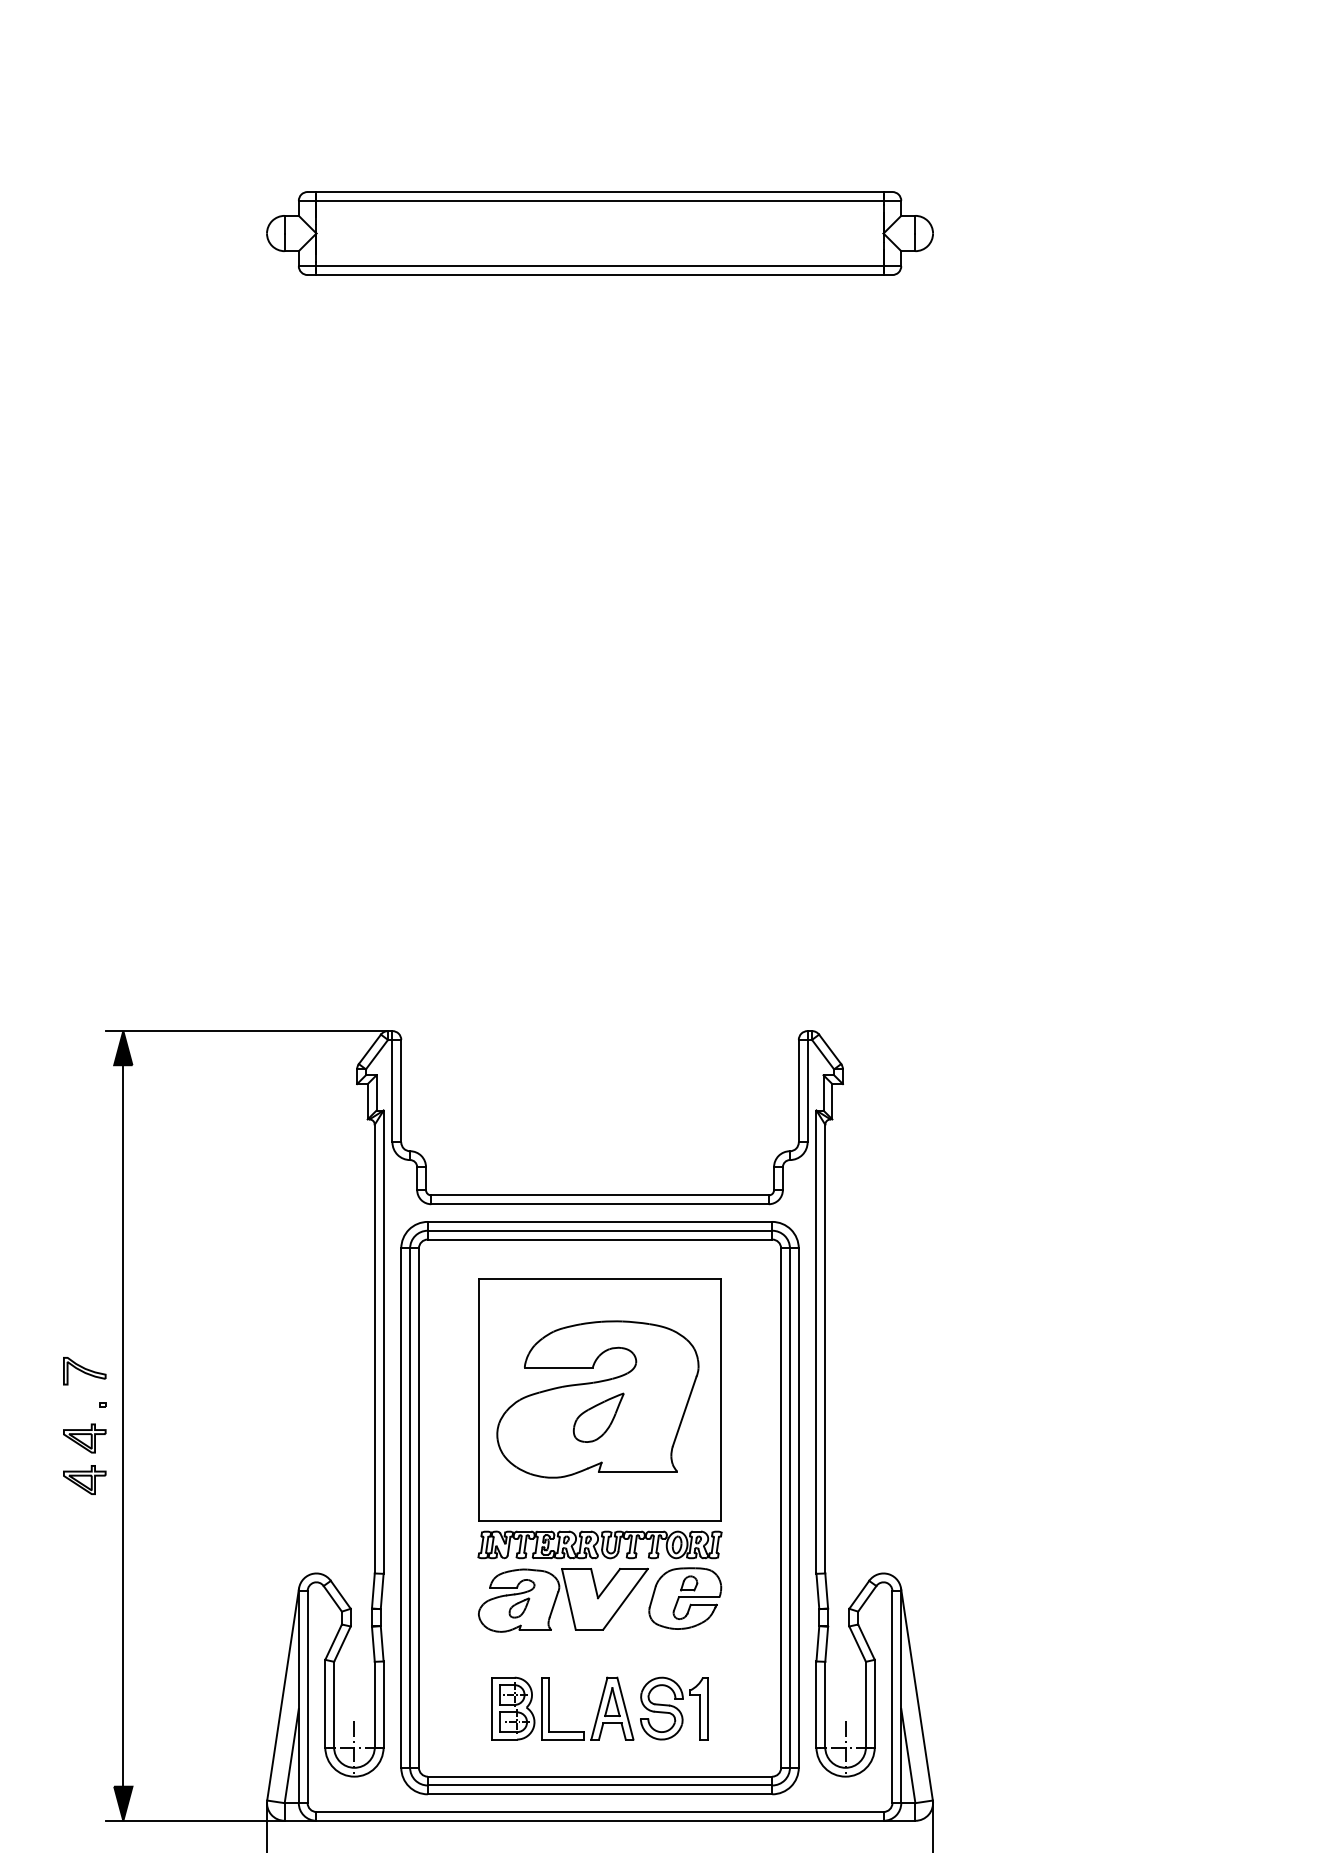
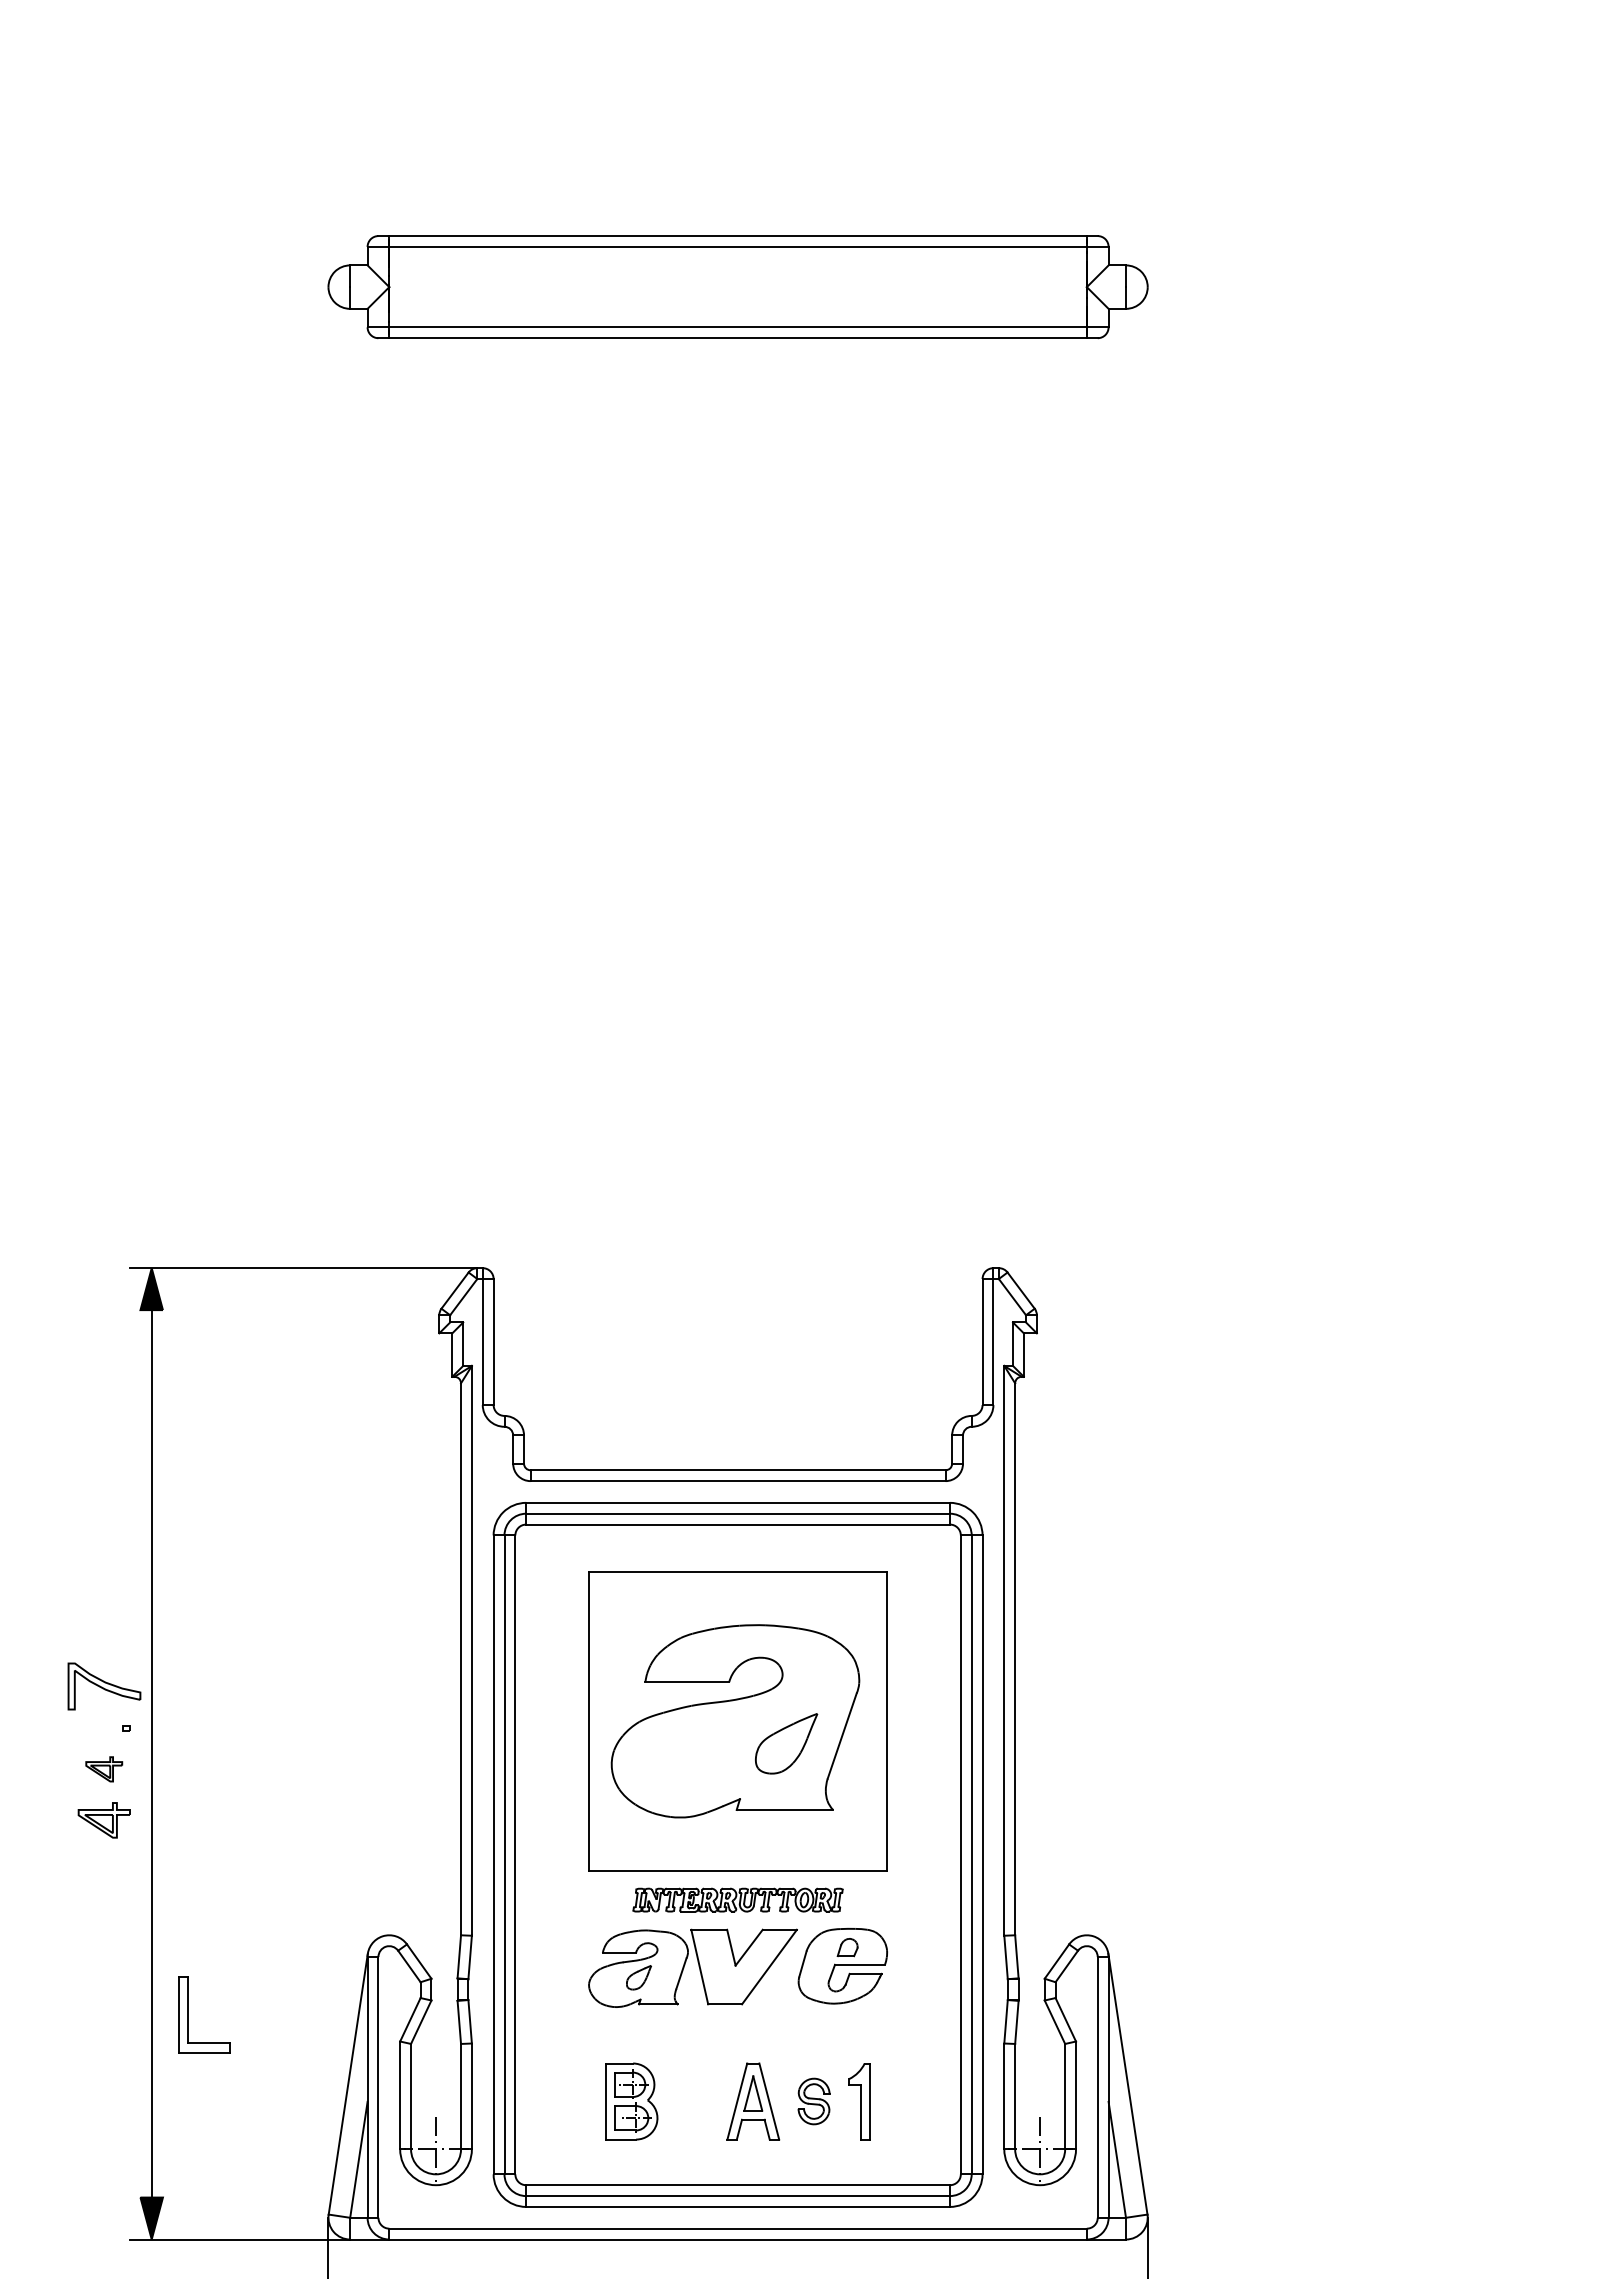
part: (84, 1371) -> (103, 1686), size x1.4
part: (598, 1417) -> (786, 1743), moved
part: (84, 1438) -> (103, 1769), size x0.7
part: (599, 1544) -> (737, 1899), size x0.7
part: (549, 1708) -> (188, 2014), moved
part: (661, 1708) -> (813, 2101), size x0.6

